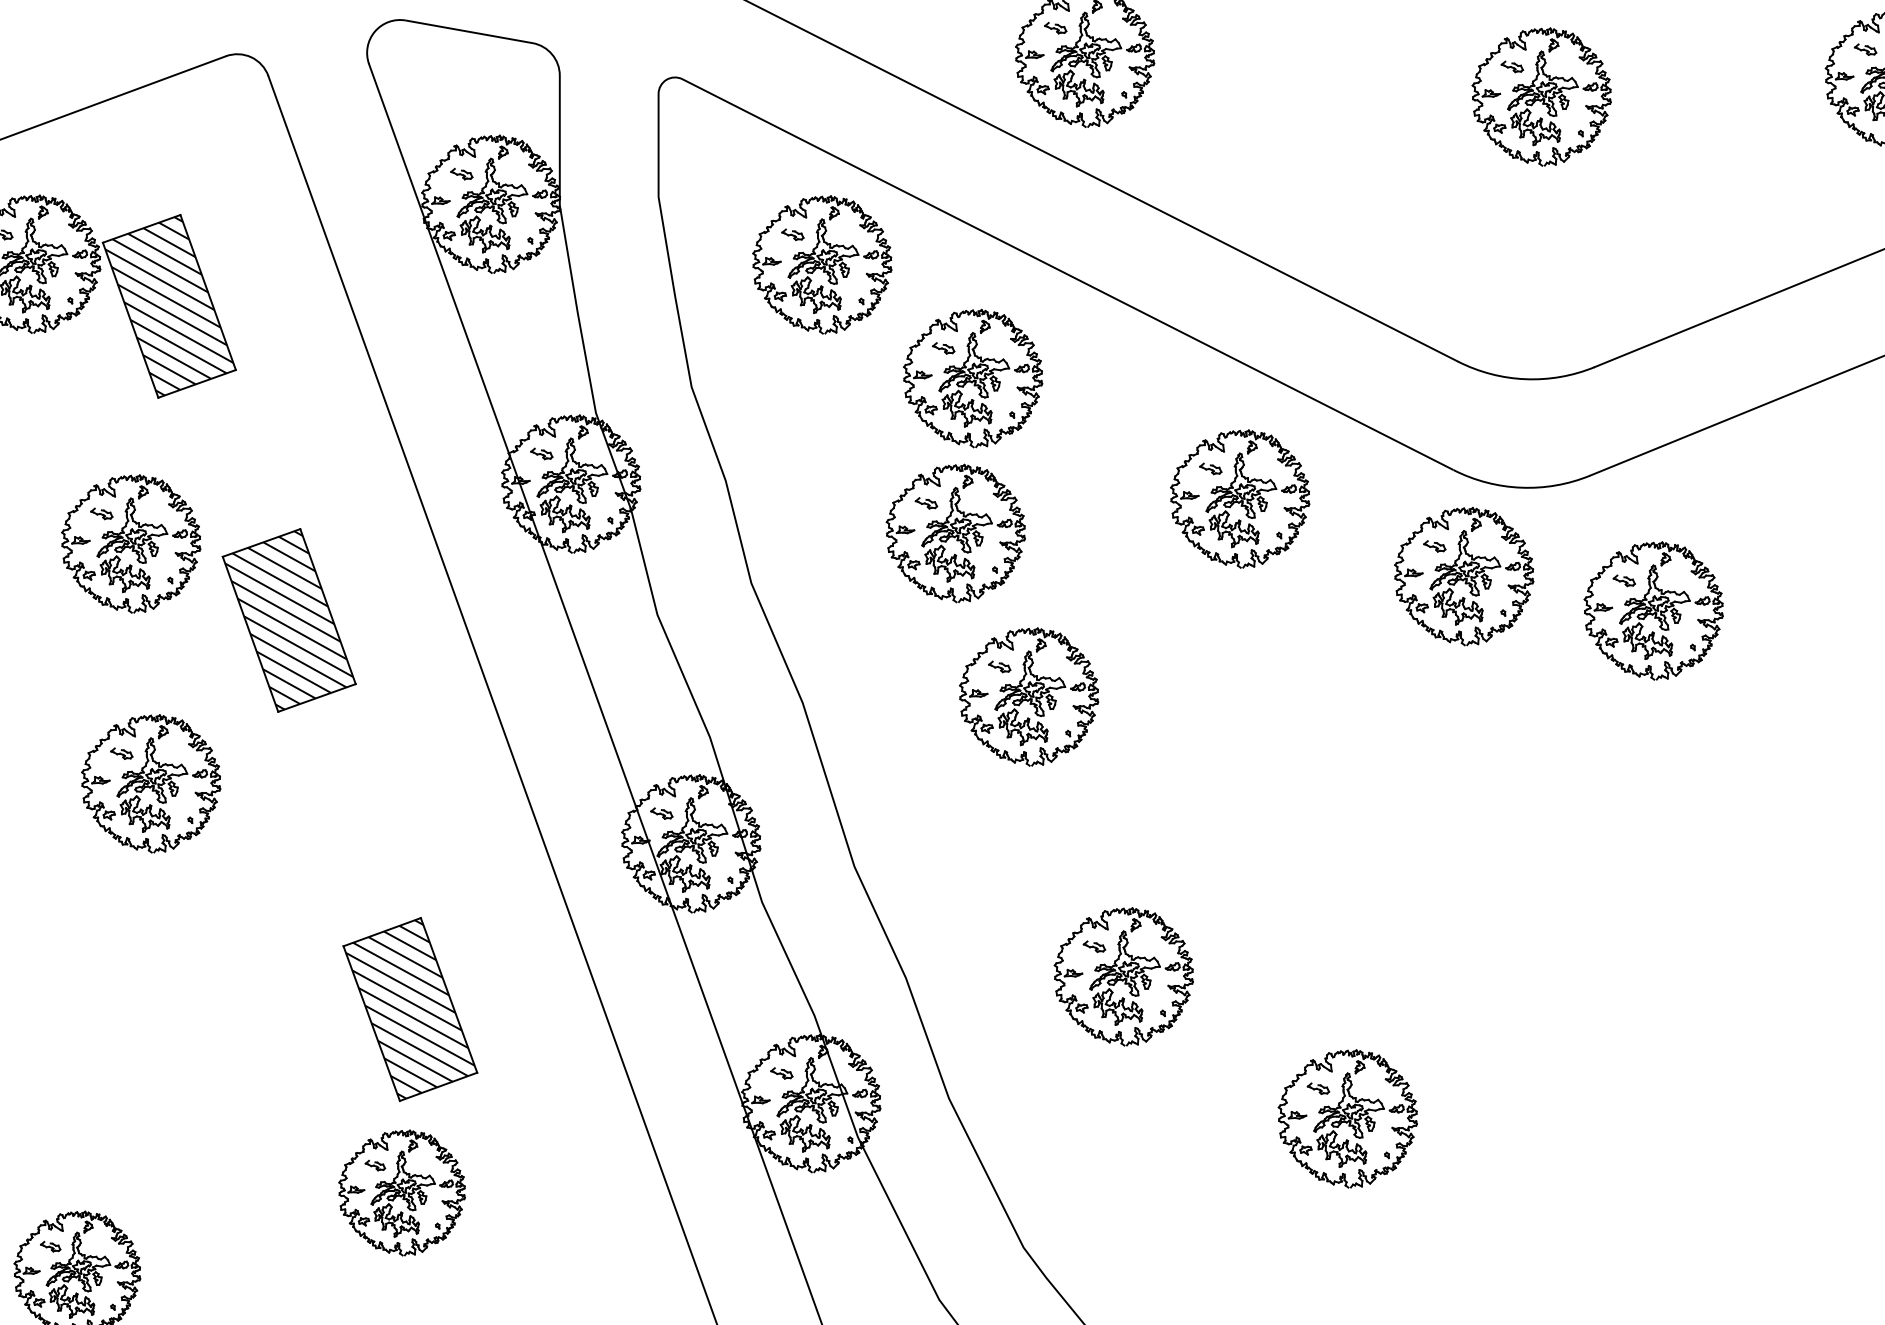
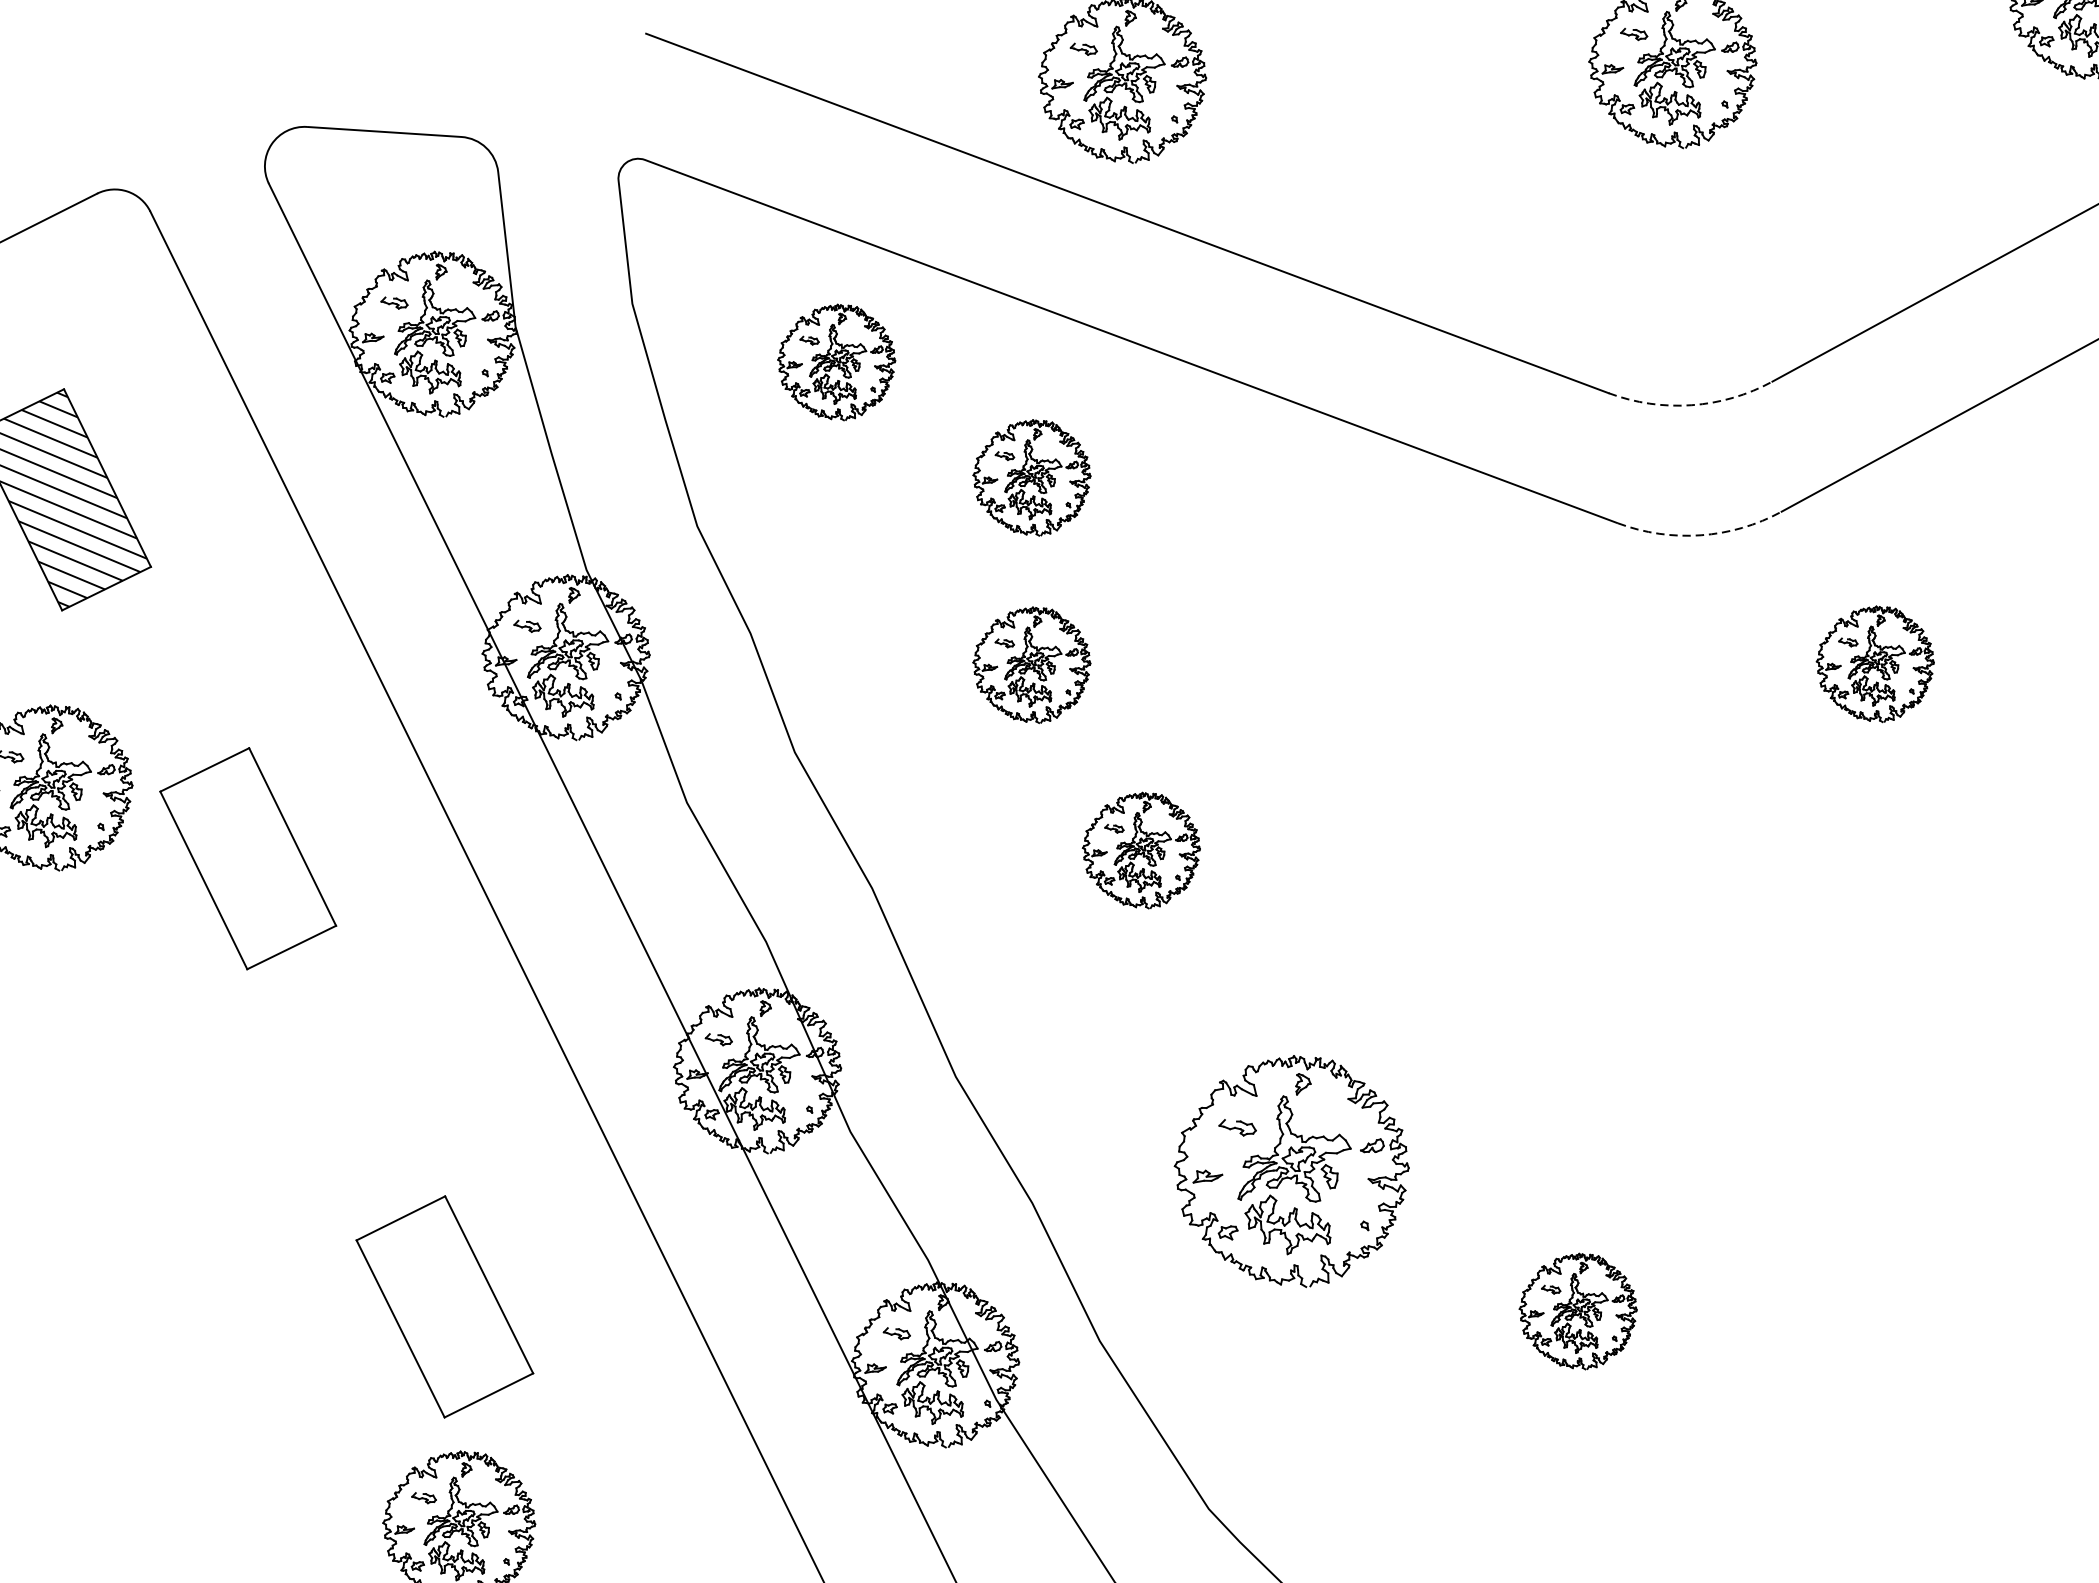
part: (822, 264) -> (837, 362), size x0.7
part: (973, 378) -> (1032, 478), size x0.7
arc: (1525, 379) -> (1691, 405), solid -> dashed
arc: (1521, 487) -> (1701, 535), solid -> dashed
part: (1240, 498) -> (1367, 585), removed
part: (955, 533) -> (1031, 665), size x0.7
part: (1464, 576) -> (1645, 648), removed
part: (1653, 610) -> (1875, 664), size x0.7
hatch: (289, 620) -> (248, 858), removed
part: (1029, 696) -> (1142, 850), size x0.7
part: (151, 783) -> (105, 1071), removed
part: (1123, 976) -> (1291, 1172), size x1.4
hatch: (409, 1009) -> (443, 1307), removed
part: (1347, 1118) -> (1578, 1311), size x0.7

